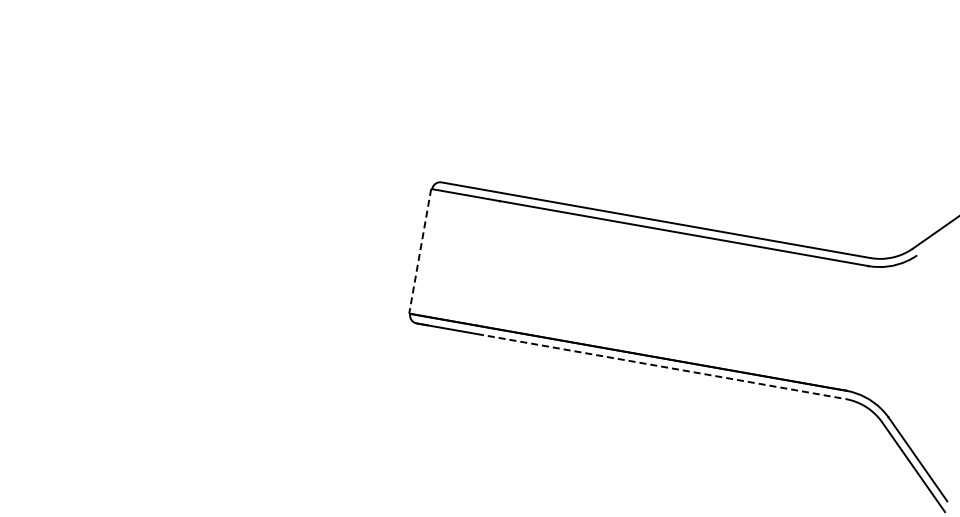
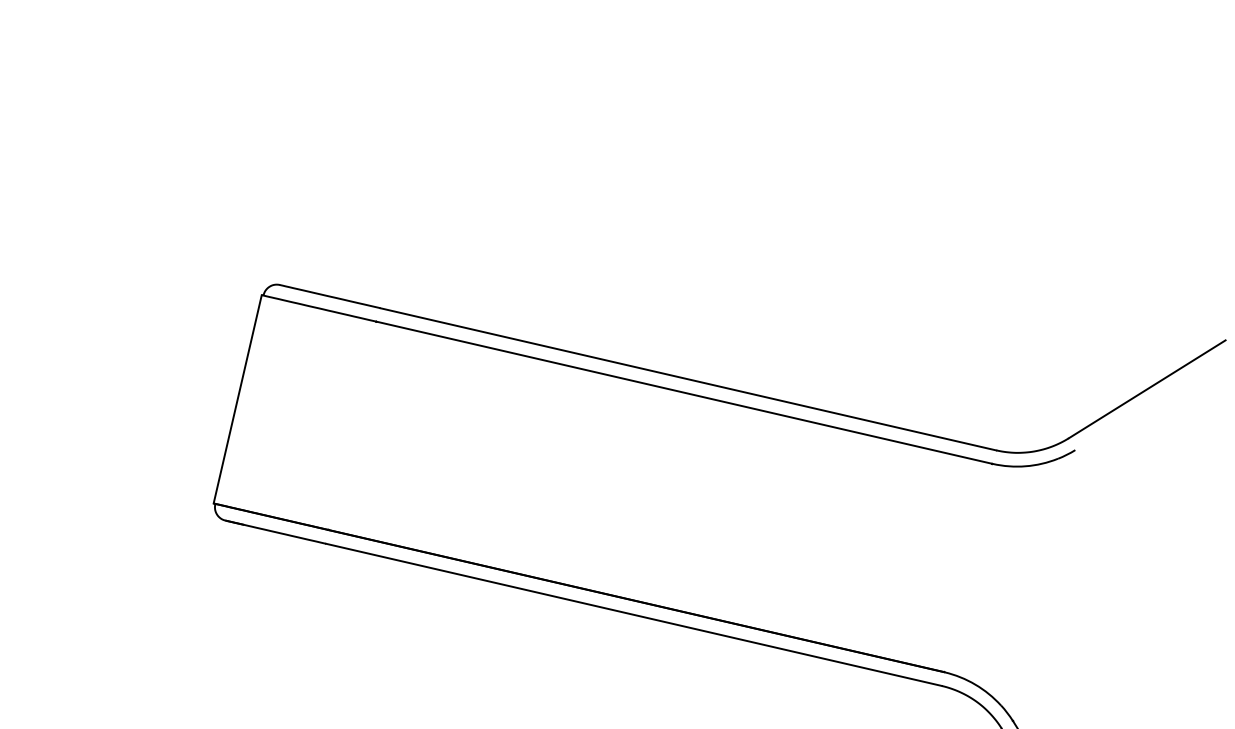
line: (420, 251) -> (238, 399), dashed -> solid
line: (661, 366) -> (634, 614), dashed -> solid

